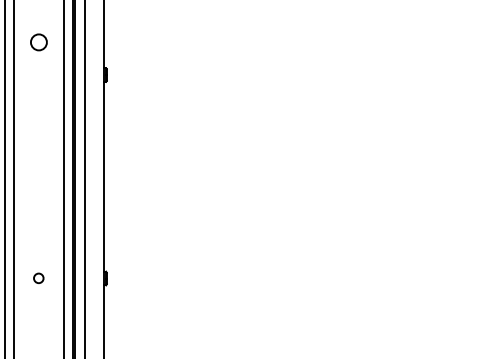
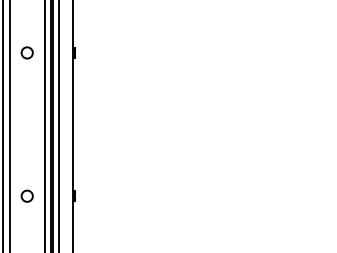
circle: (37, 41) -> (26, 52), moved
circle: (37, 277) -> (26, 195), size x1.67

